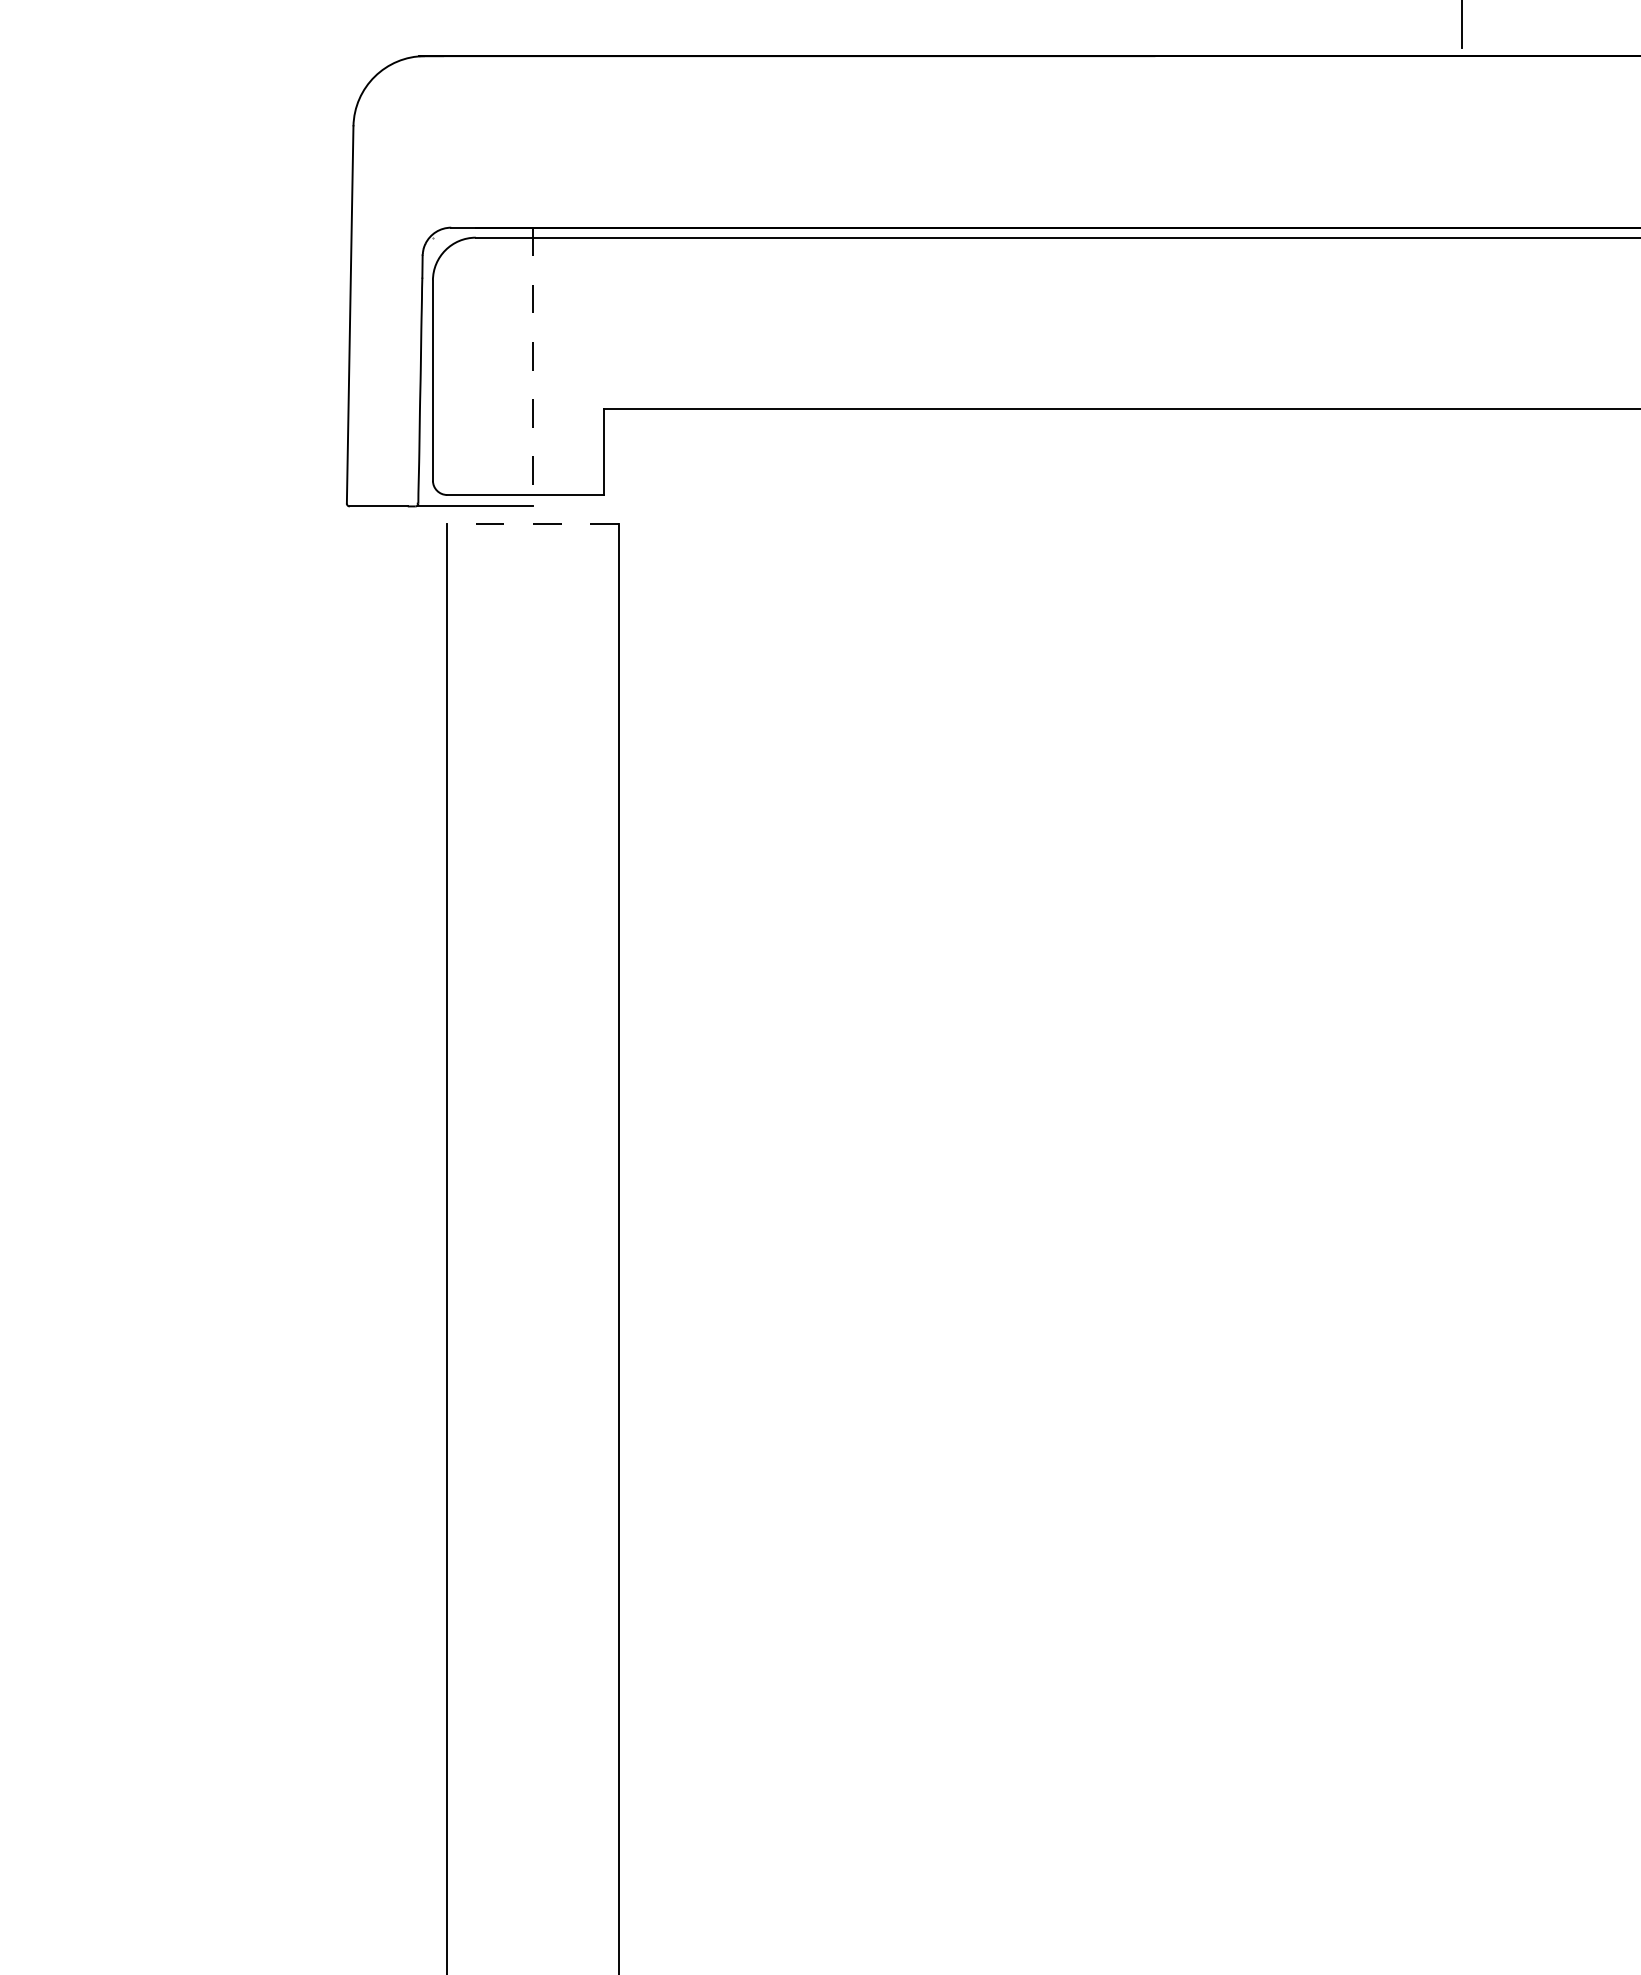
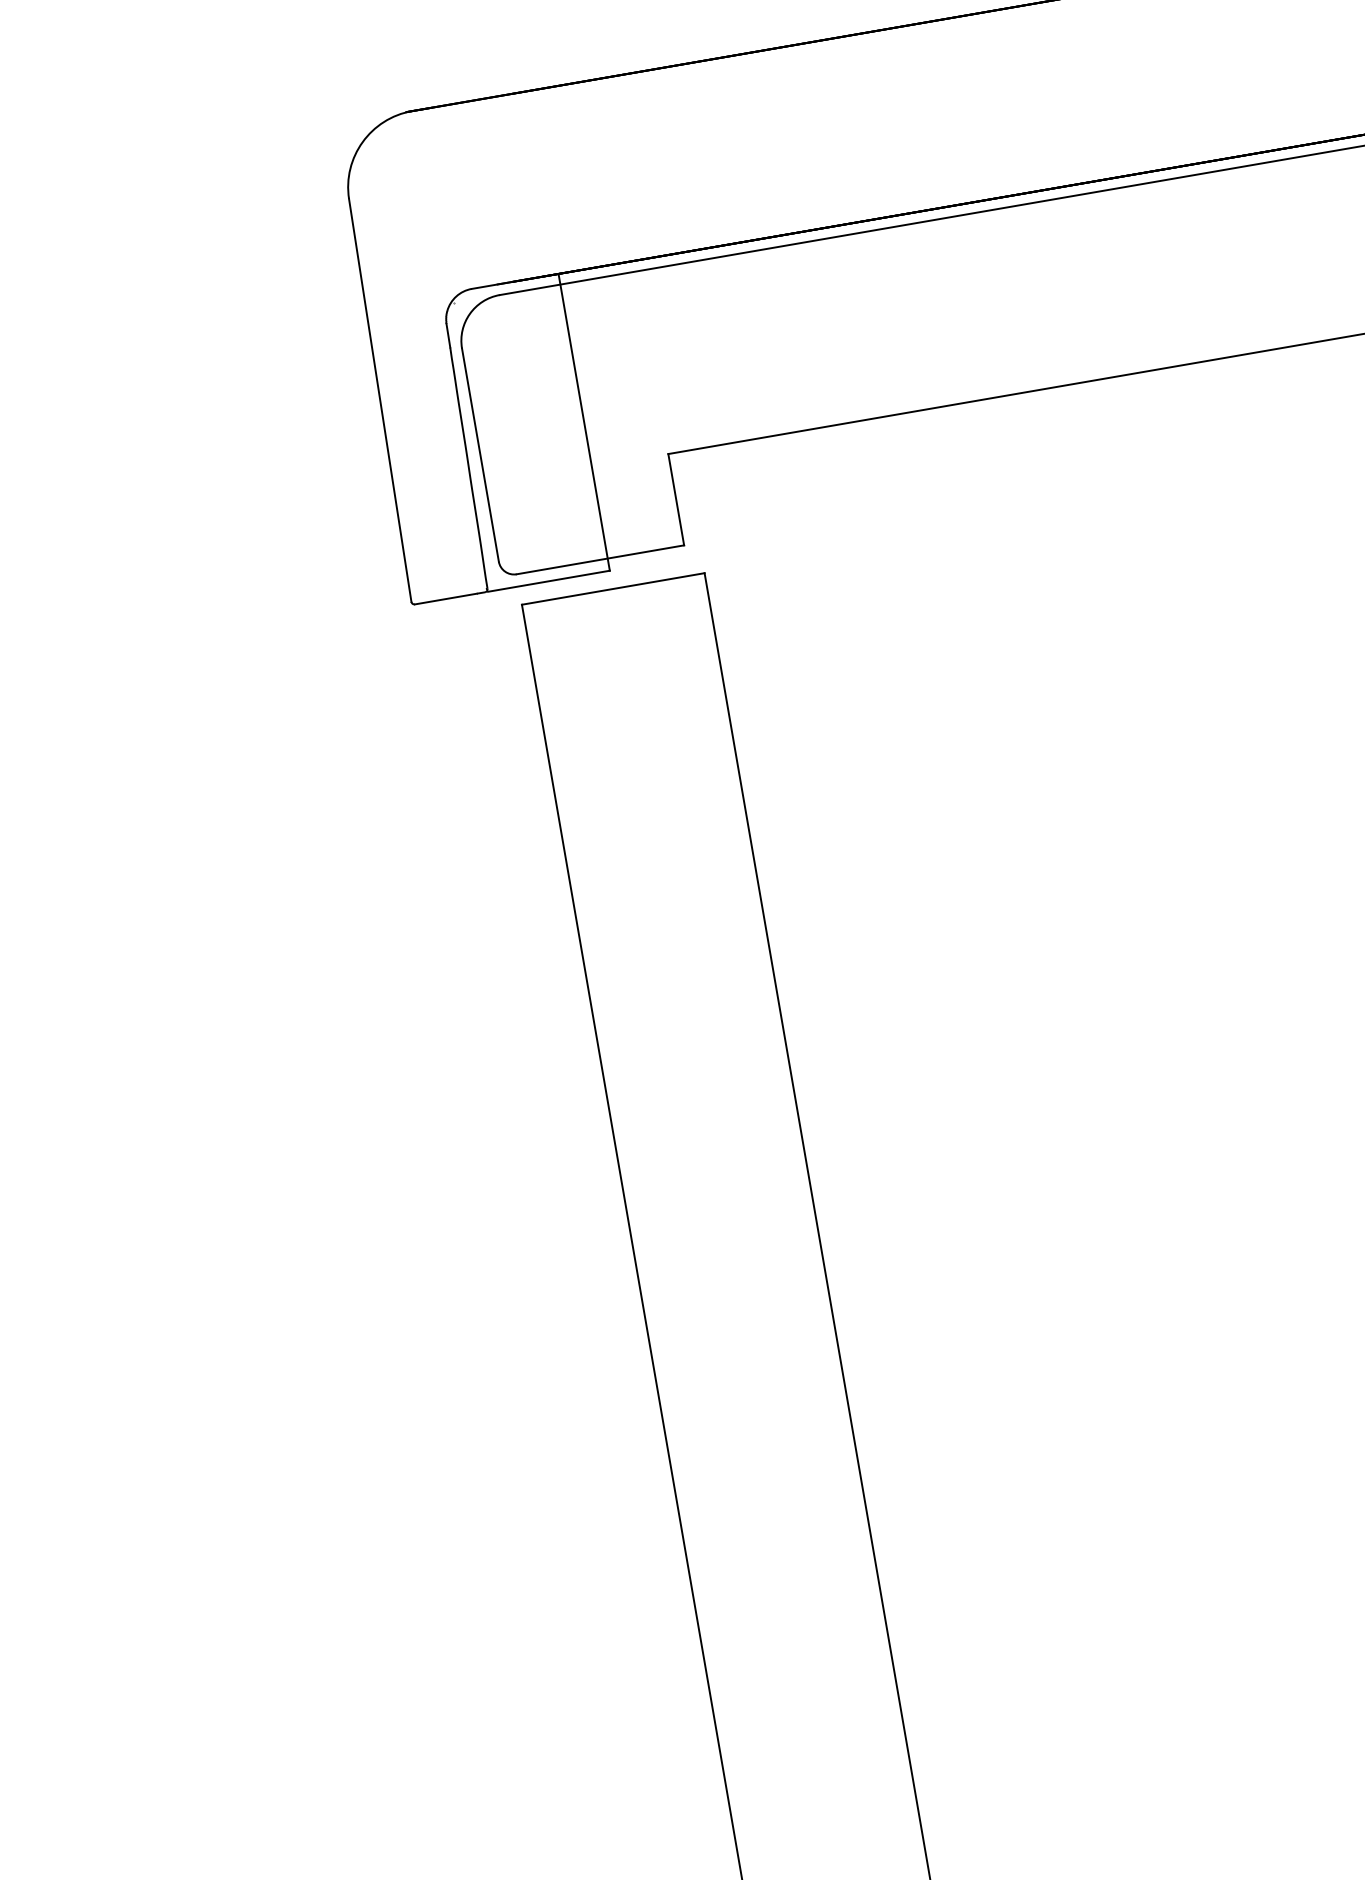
line: (532, 367) -> (584, 422), dashed -> solid
line: (533, 523) -> (613, 588), dashed -> solid

